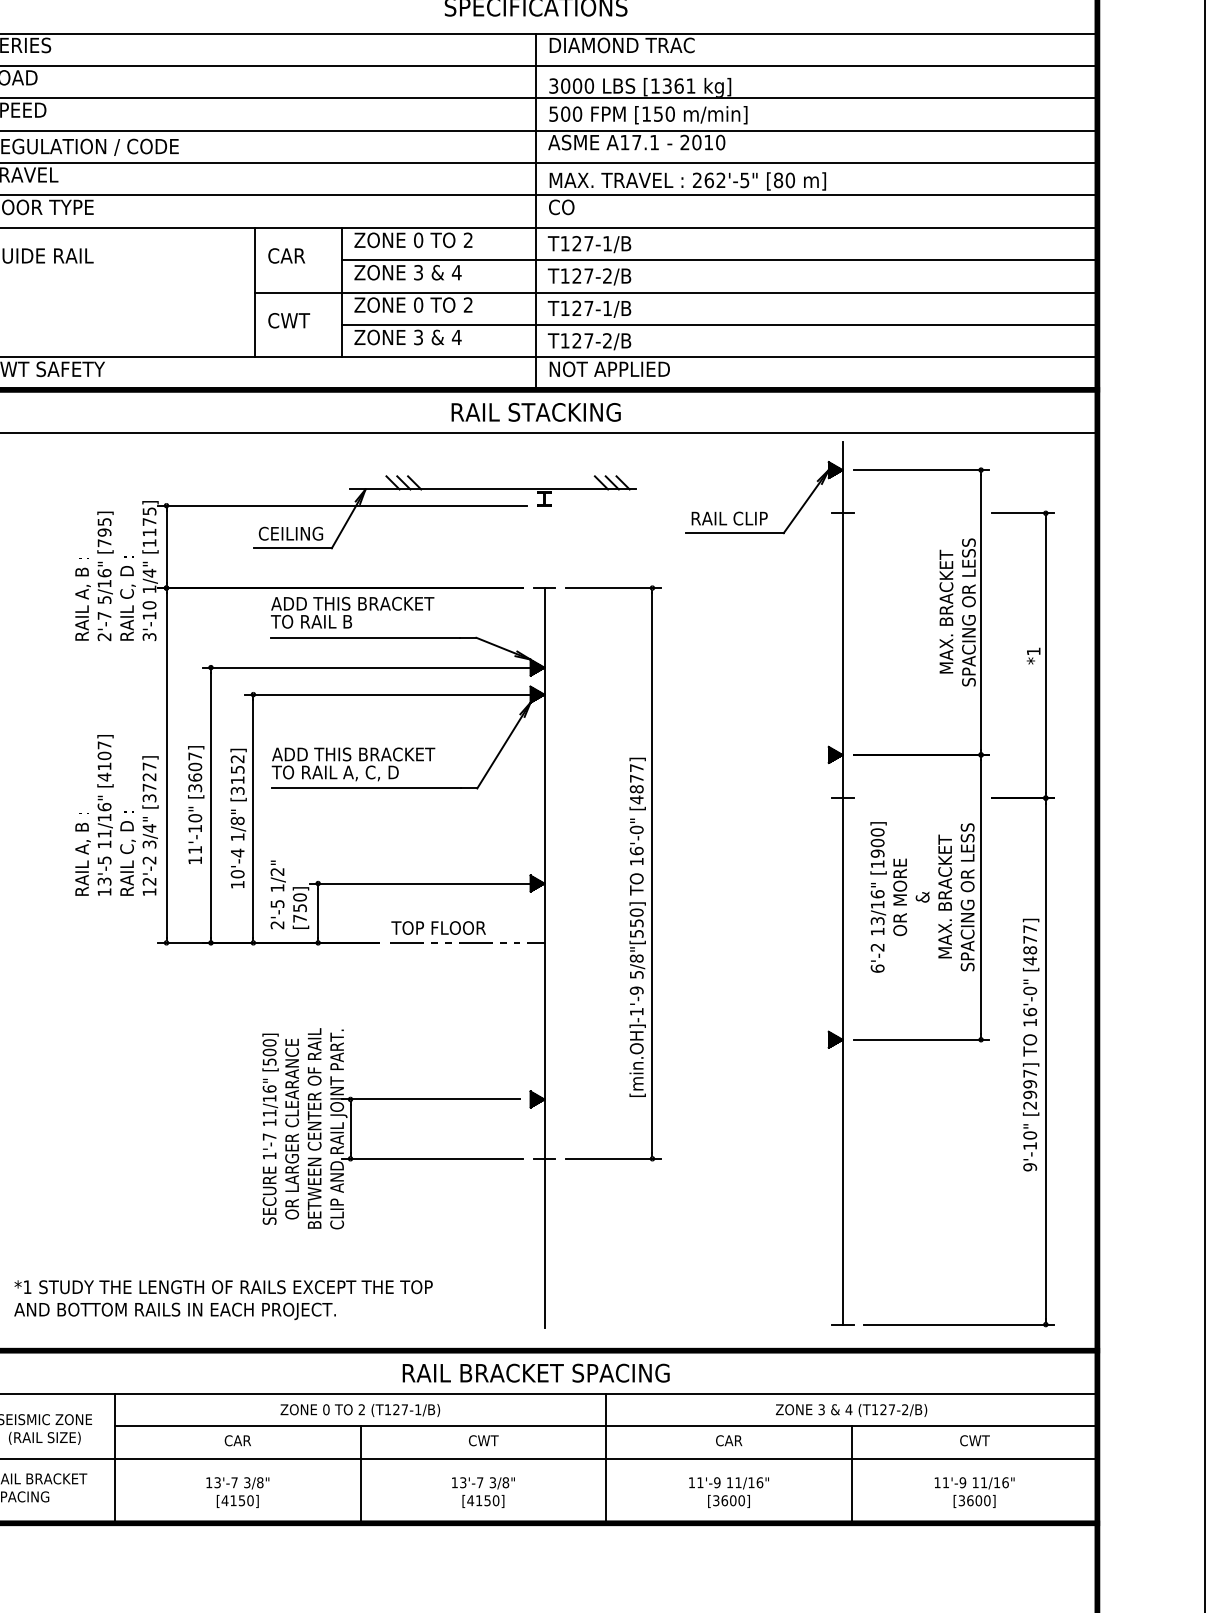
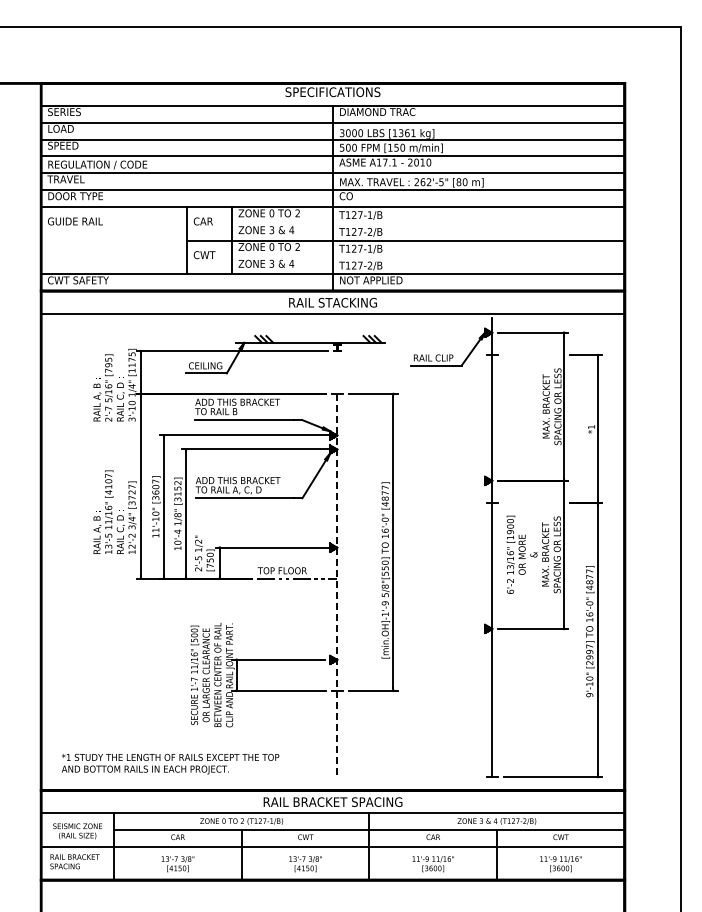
line: (717, 259) -> (427, 223), removed
line: (717, 325) -> (427, 257), removed
line: (544, 958) -> (337, 586), solid -> dashed

